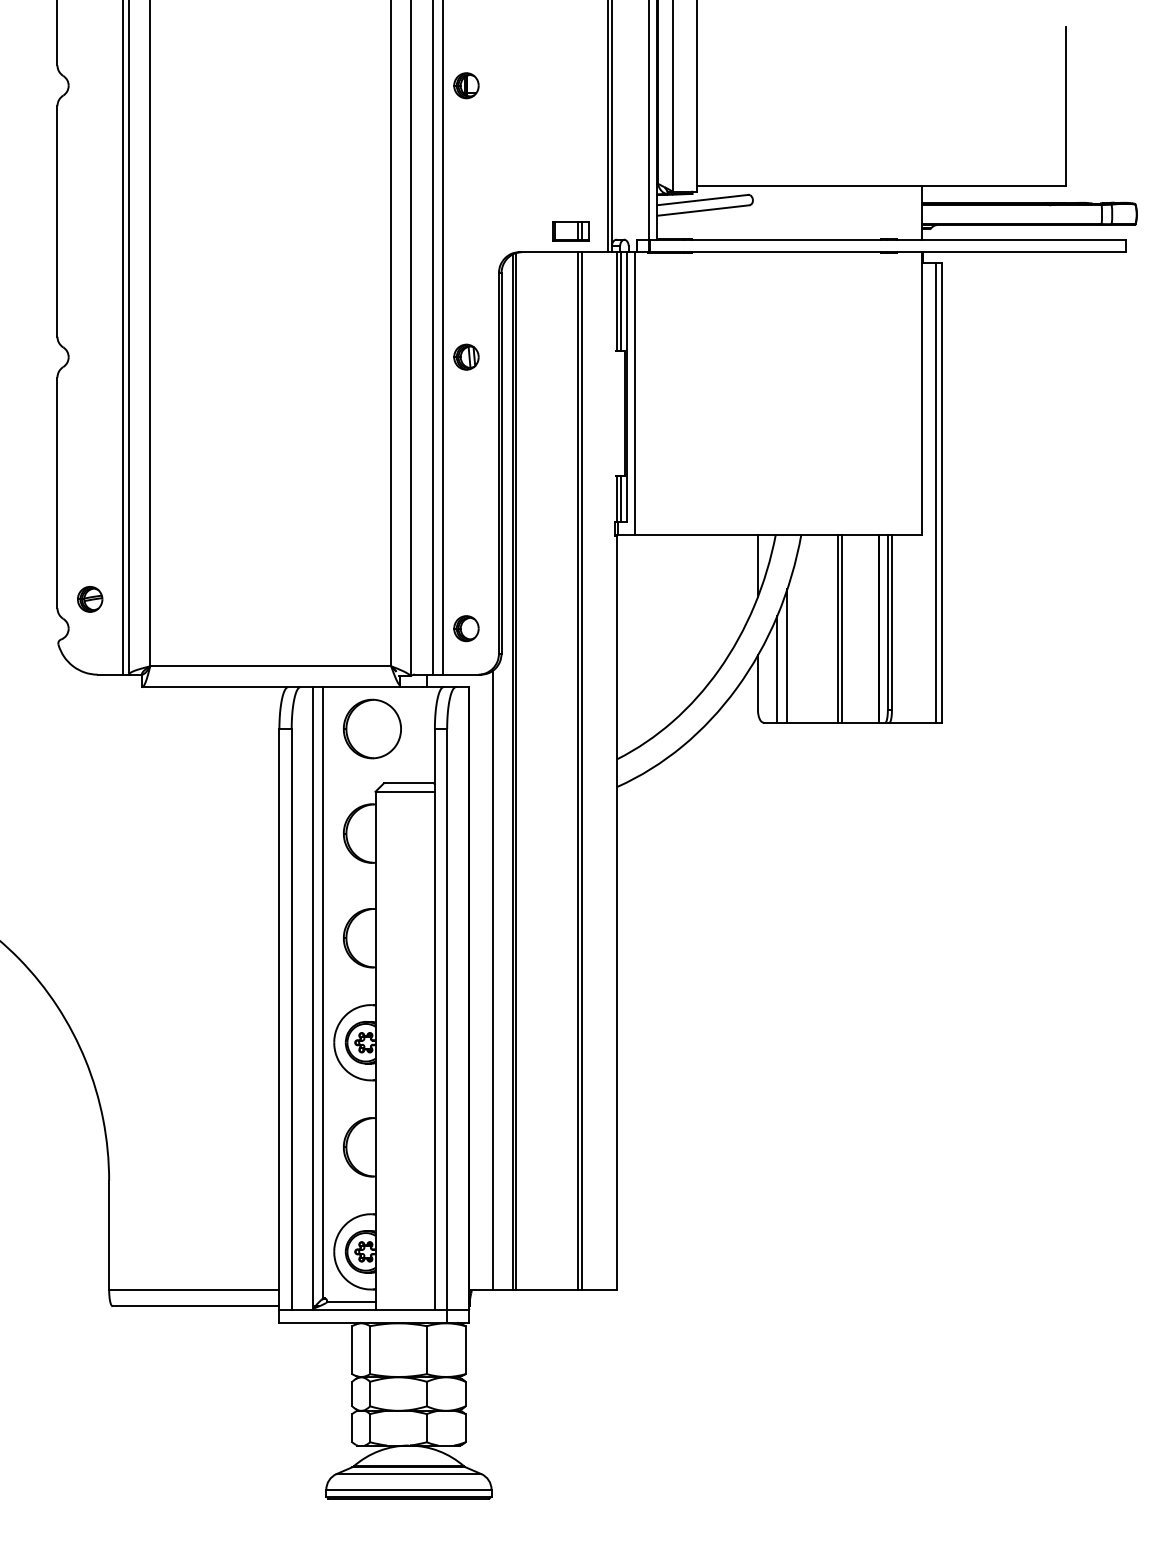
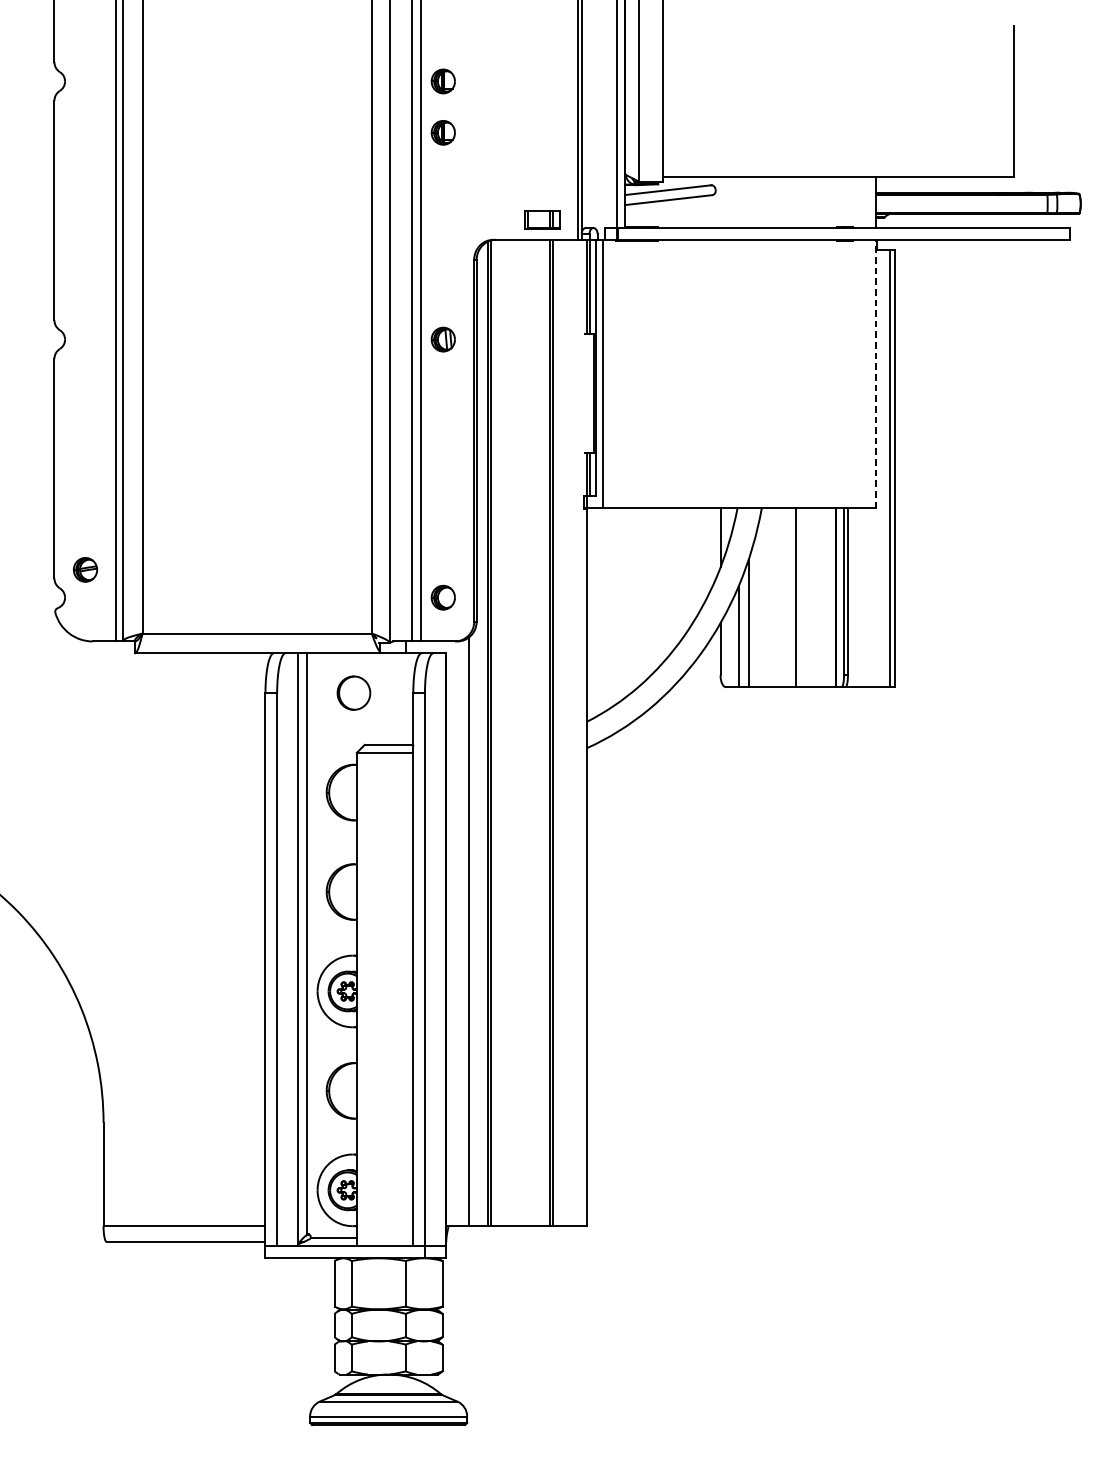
part: (466, 139) -> (443, 132), added
line: (921, 392) -> (876, 373), solid -> dashed
line: (842, 628) -> (800, 597), removed
part: (372, 728) -> (353, 692), size x0.6

